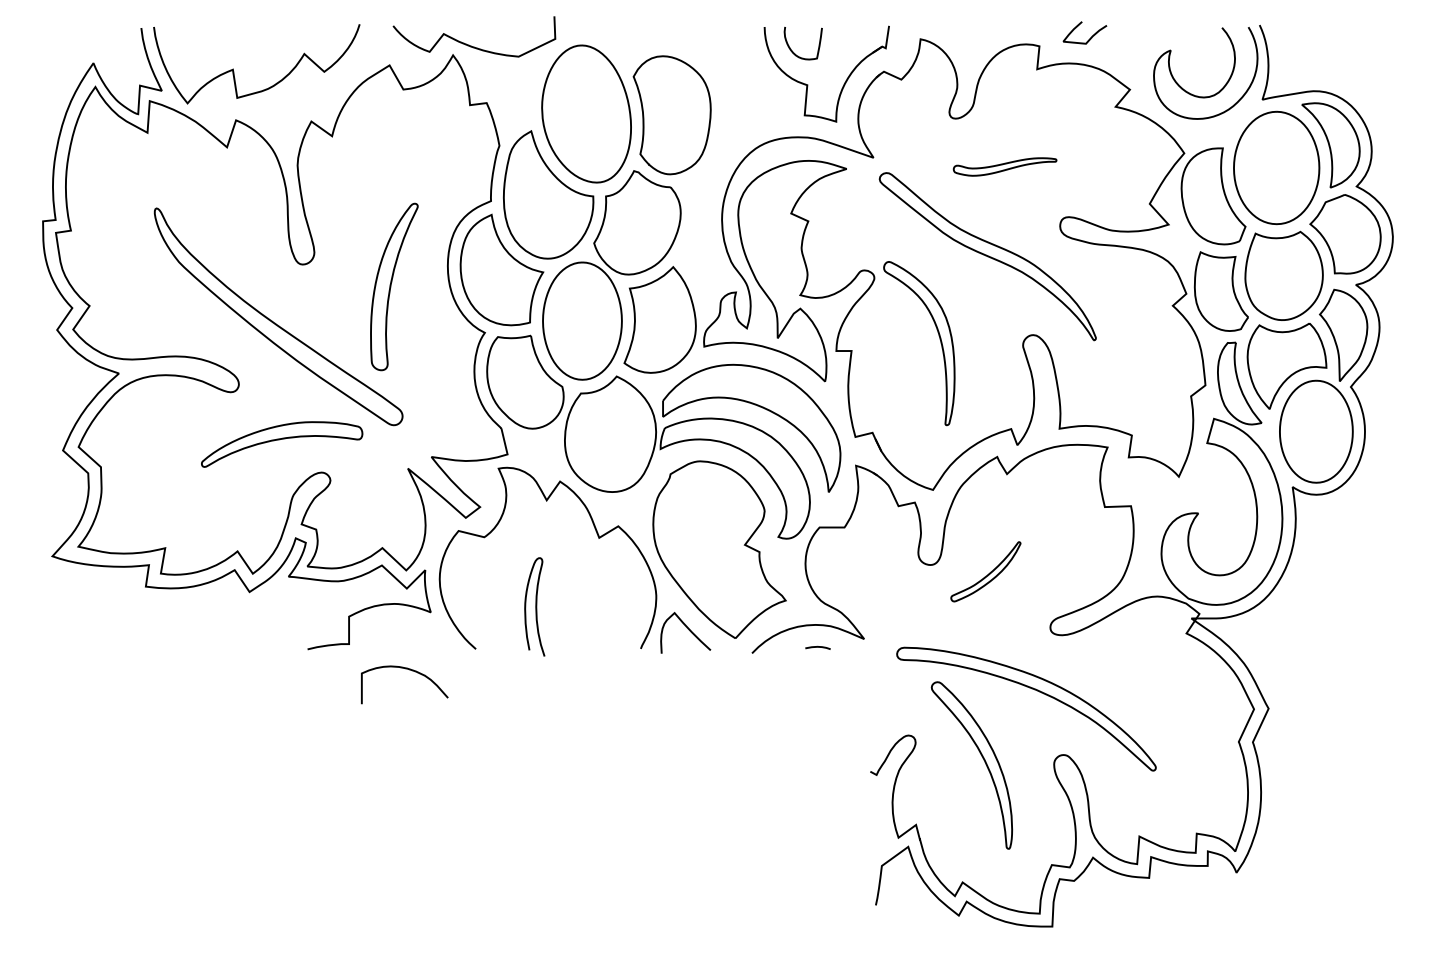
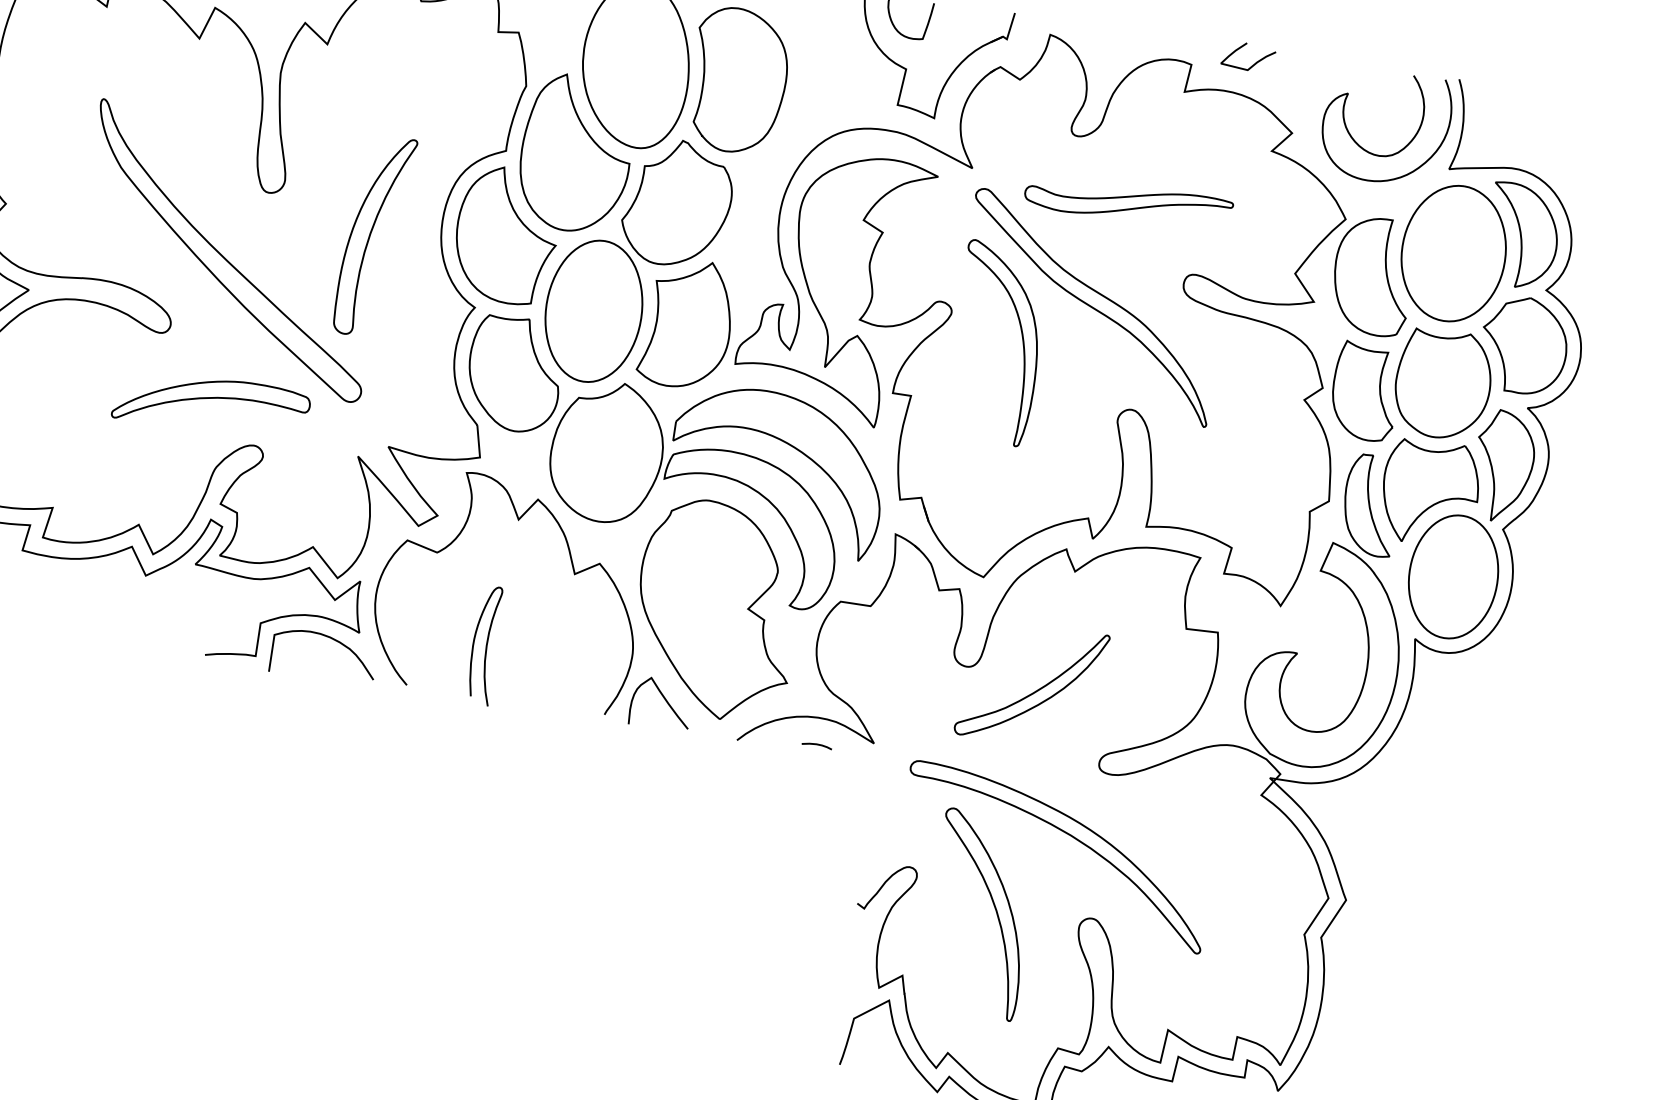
part: (1004, 166) -> (1127, 202), size x1.67
part: (938, 336) -> (1021, 338), moved
part: (985, 571) -> (1031, 684), size x1.67
curve: (409, 670) -> (332, 639), moved

